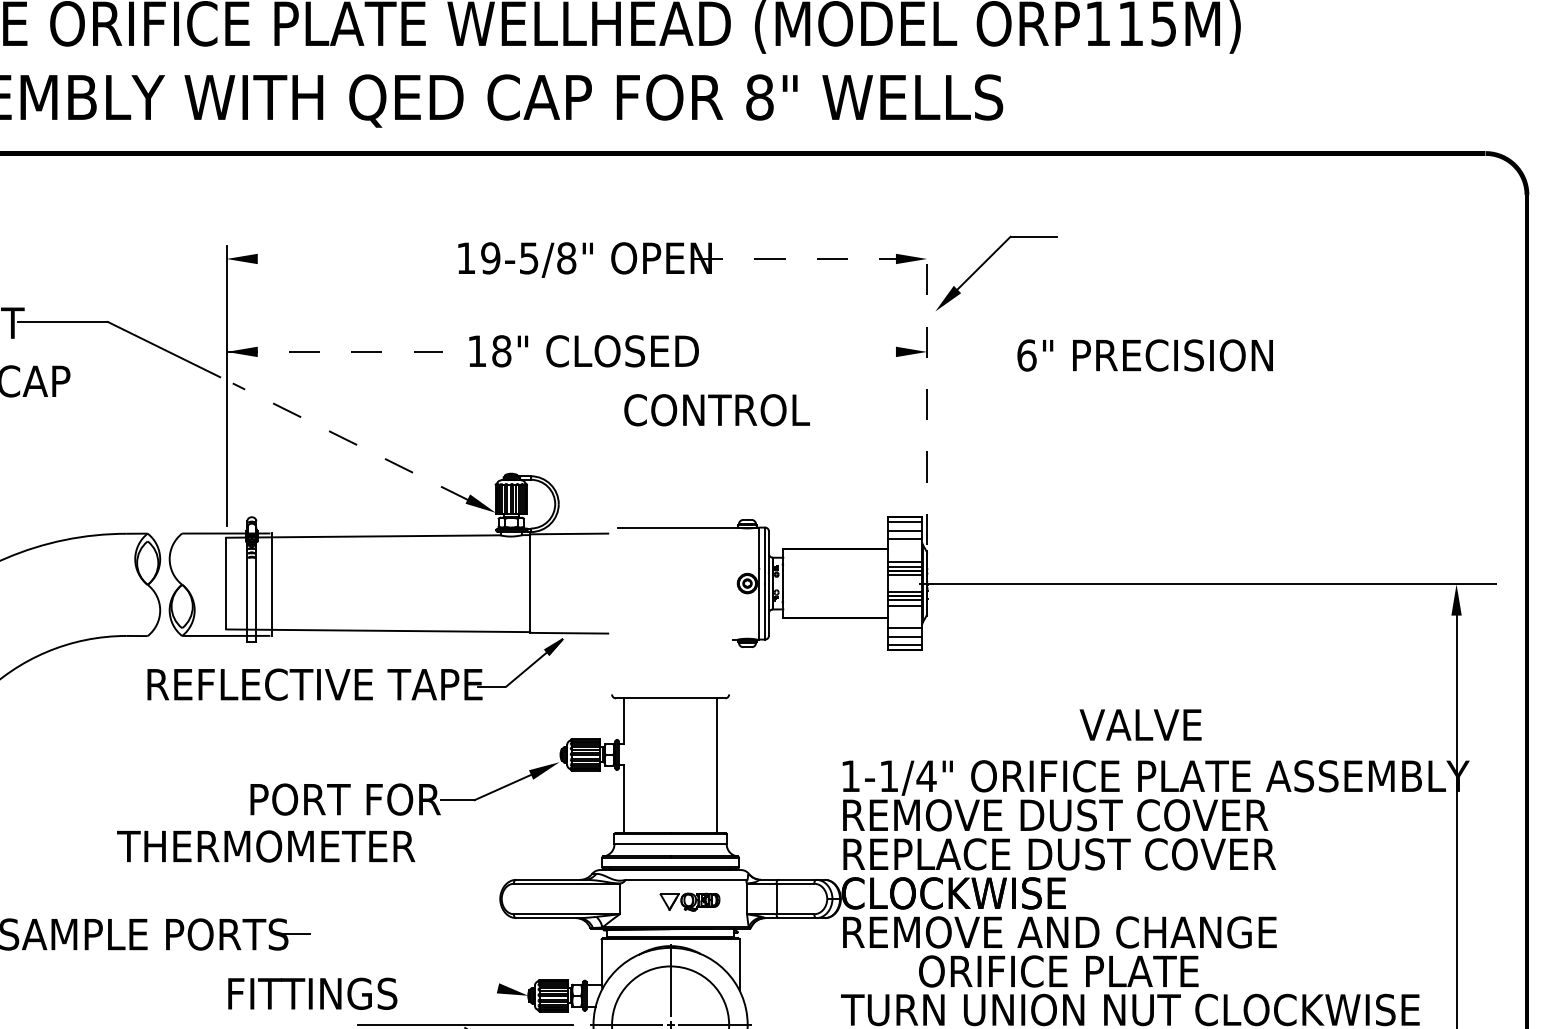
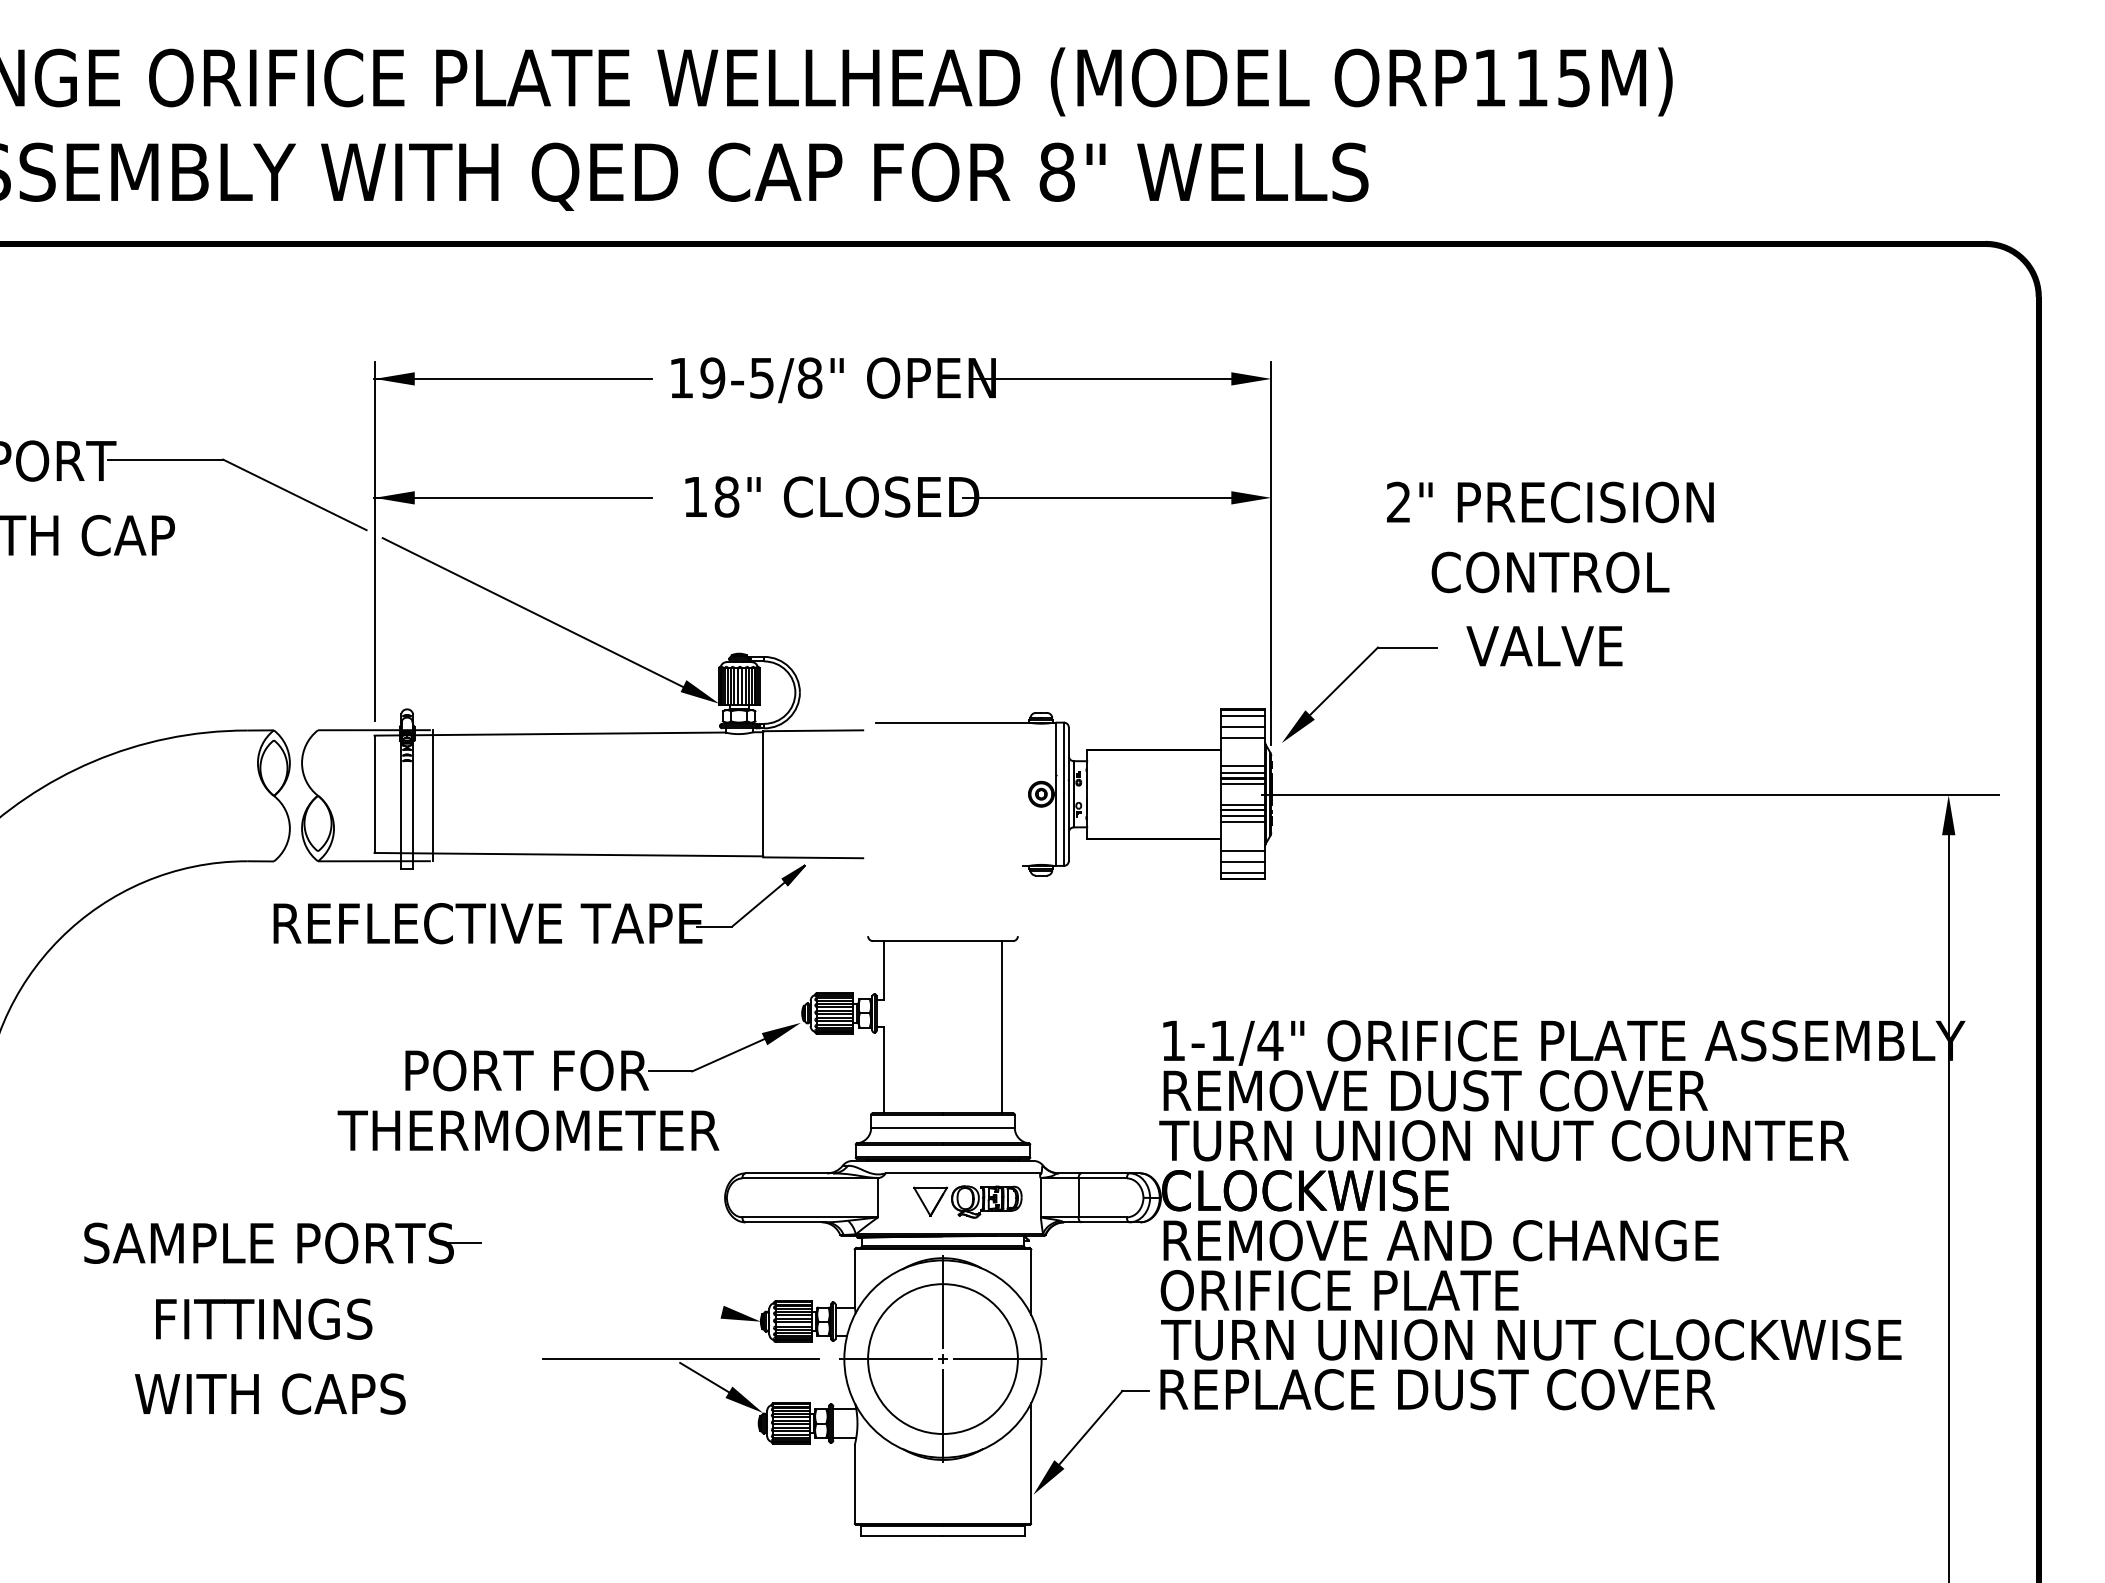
line: (334, 258) -> (513, 378), added
line: (800, 258) -> (1109, 378), dashed -> solid
part: (985, 262) -> (1346, 680), moved
line: (334, 351) -> (513, 497), dashed -> solid
line: (796, 351) -> (1104, 497), added
text: (1026, 355) -> (1398, 502), 6" -> 2"
line: (927, 395) -> (1271, 553), dashed -> solid
text: (717, 410) -> (1550, 572), moved
line: (350, 442) -> (533, 613), dashed -> solid
text: (1140, 725) -> (1544, 646), moved
text: (266, 846) -> (528, 1130), moved
text: (1108, 854) -> (1503, 1140), REPLACE DUST COVER -> TURN UNION NUT COUNTER
part: (689, 901) -> (967, 1201), size x1.43
text: (1058, 971) -> (1339, 1290), moved
text: (313, 993) -> (264, 1318), moved

